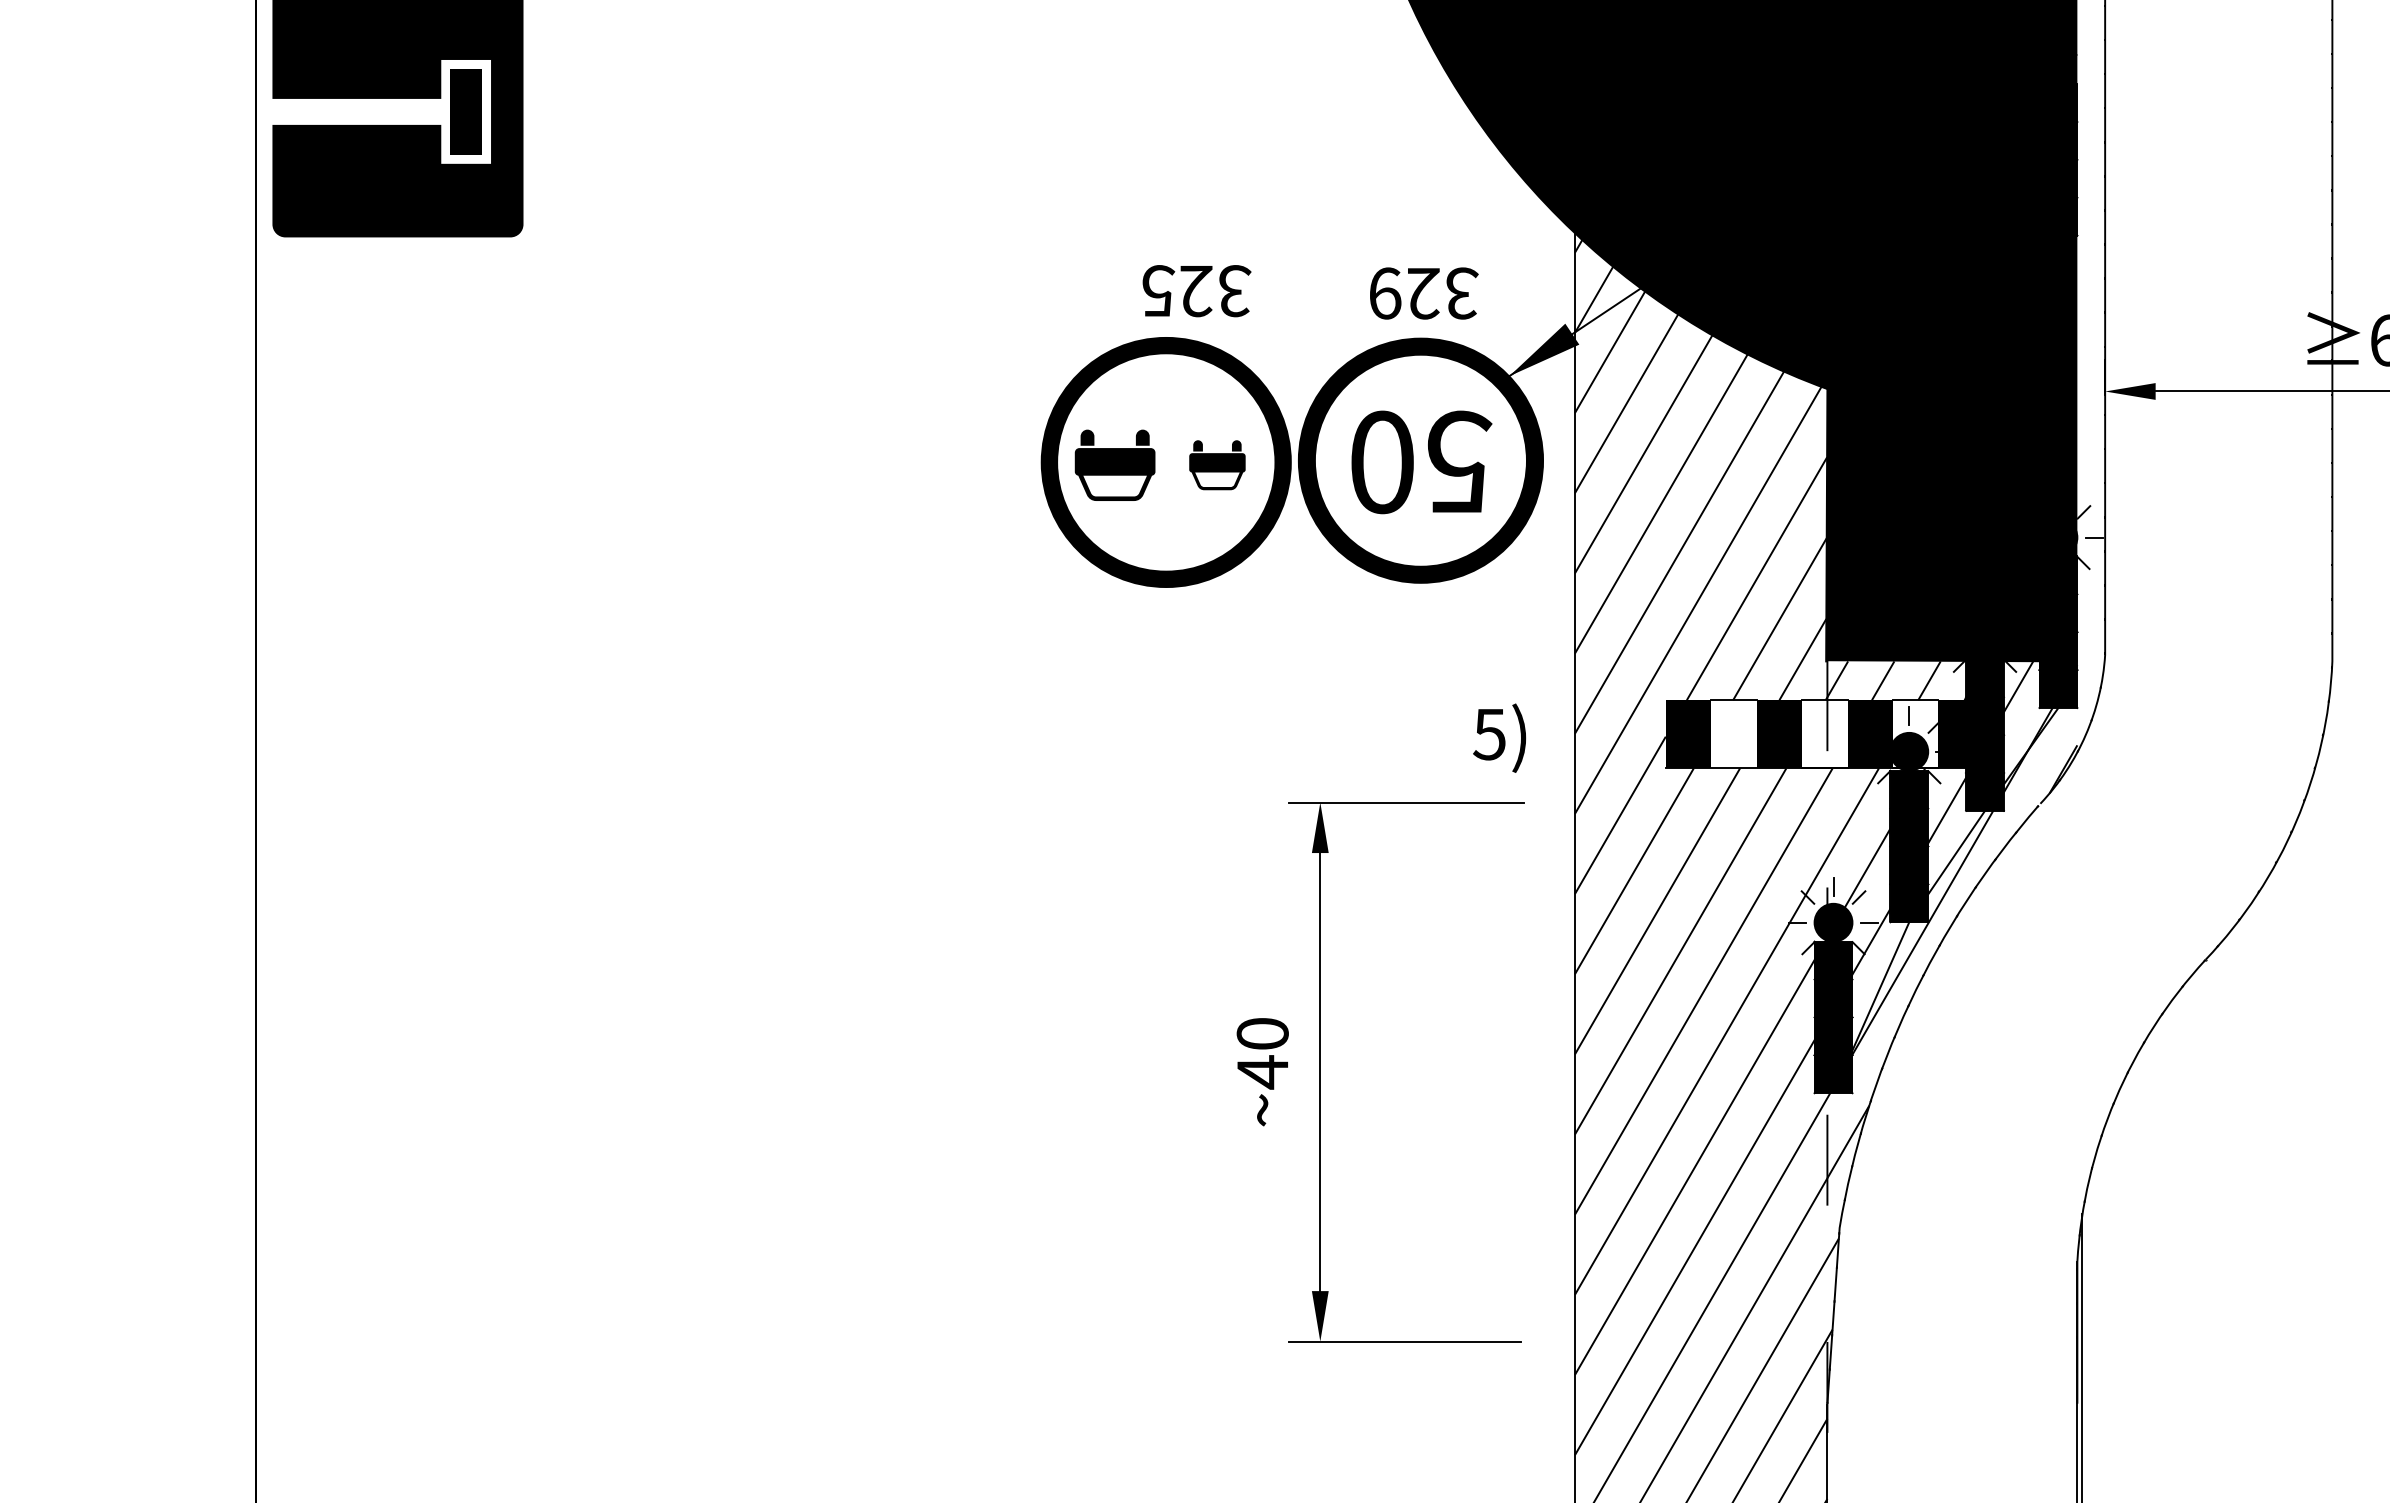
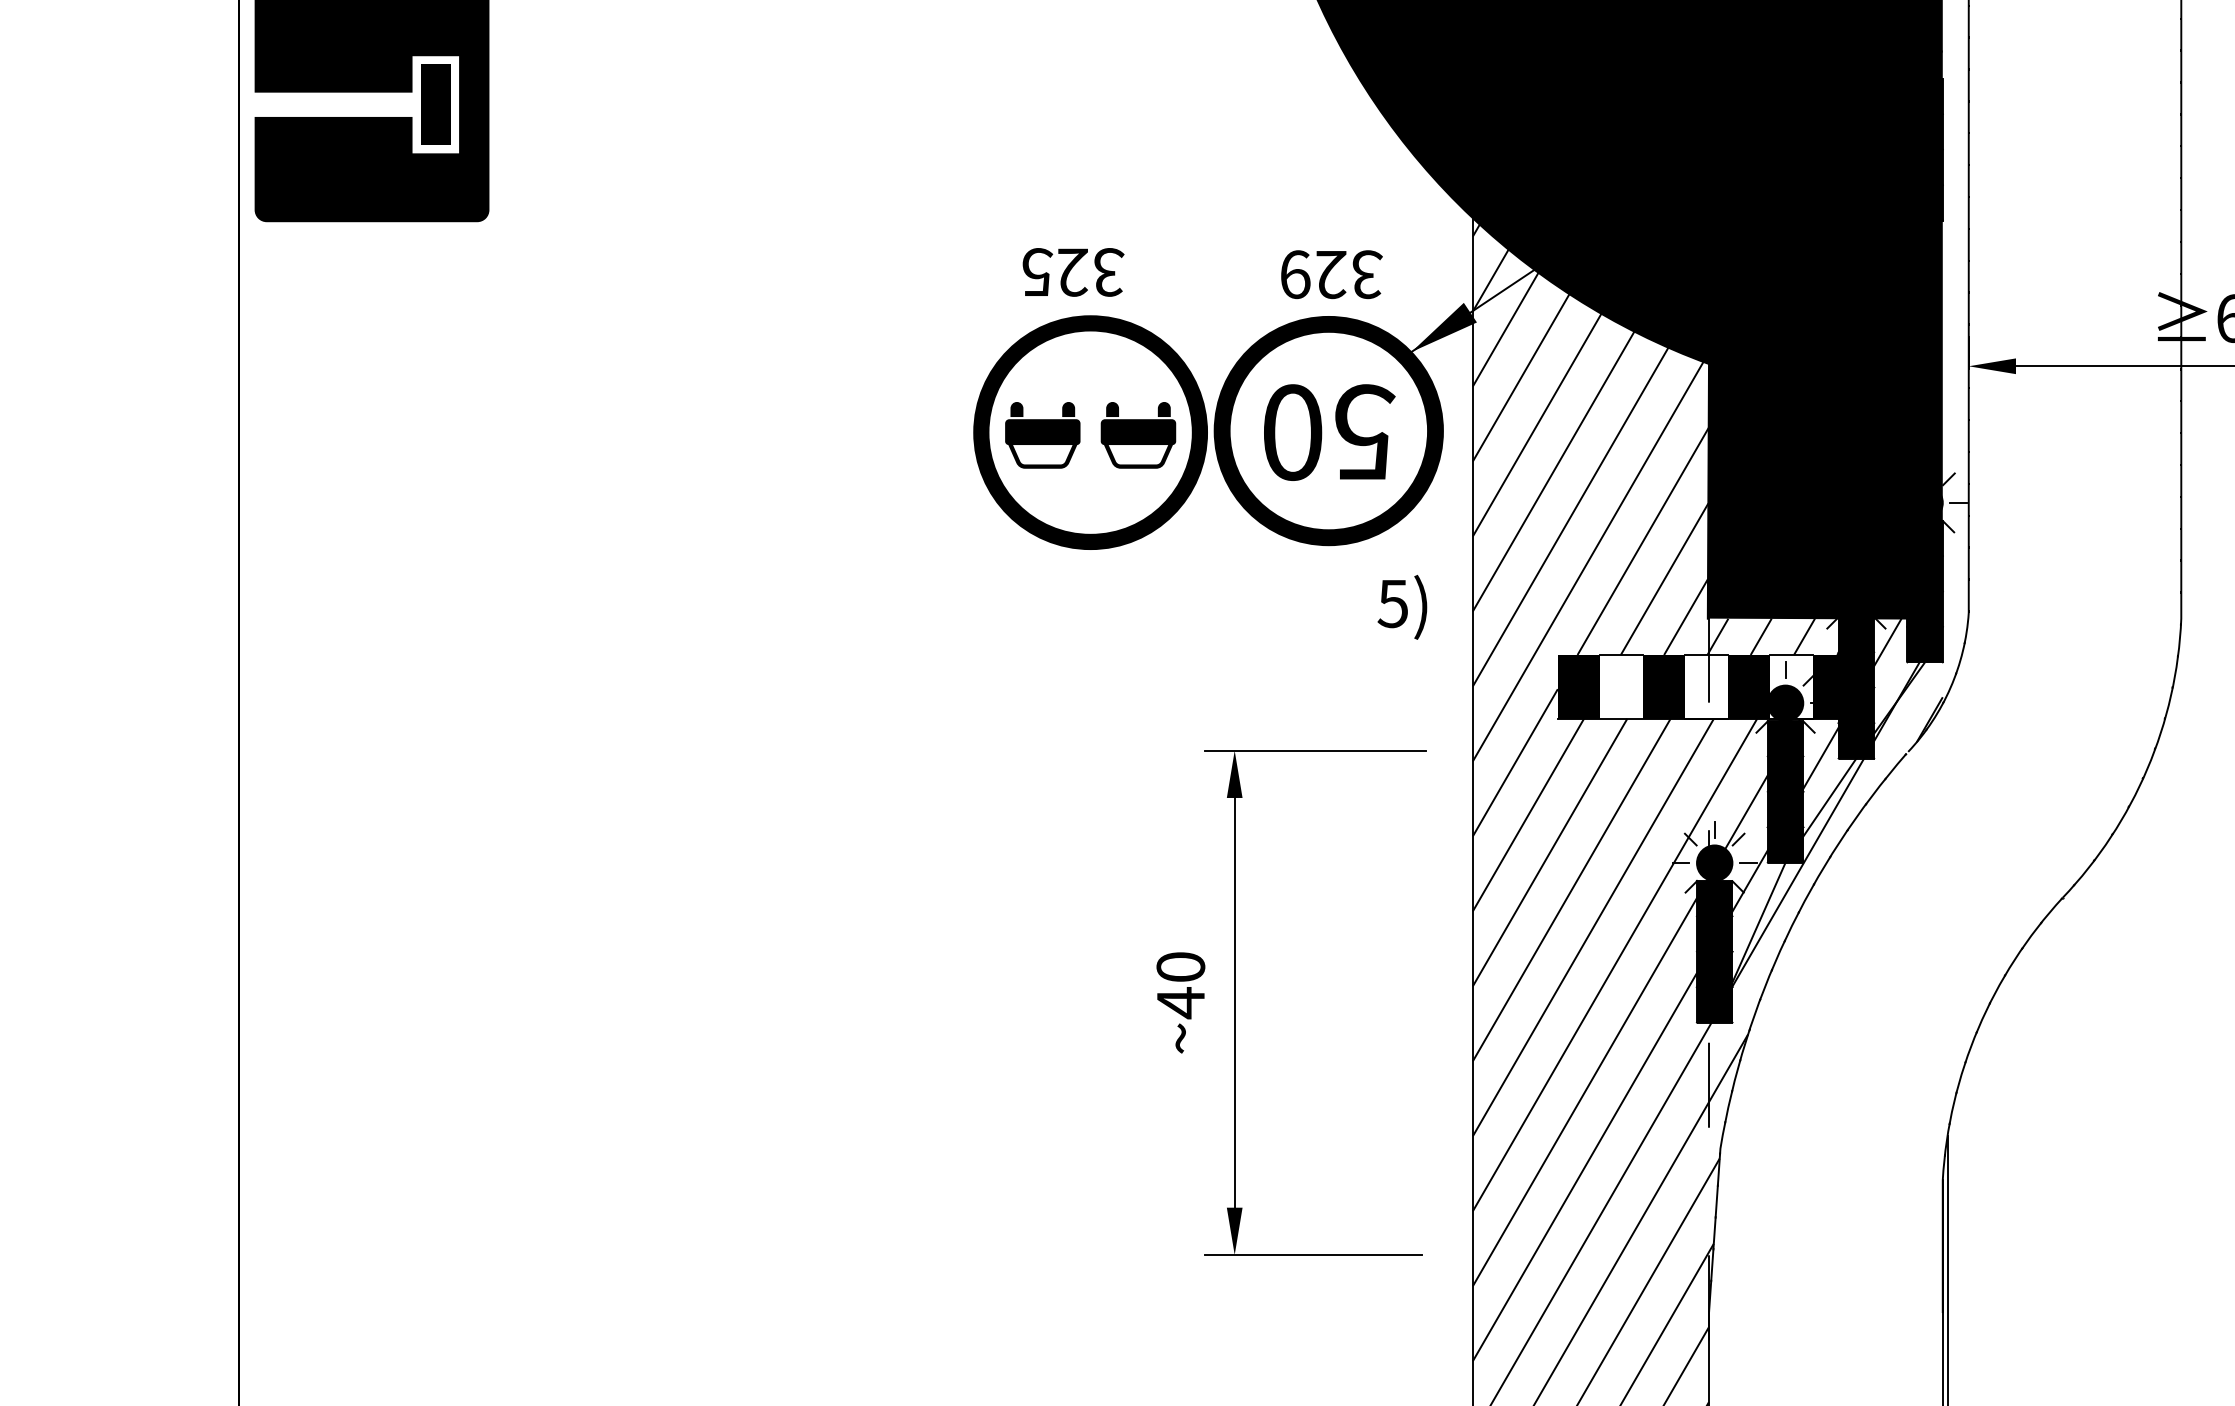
text: (1196, 291) -> (1073, 272), moved
part: (1217, 464) -> (1138, 434), size x1.43
text: (1499, 737) -> (1402, 606), moved

